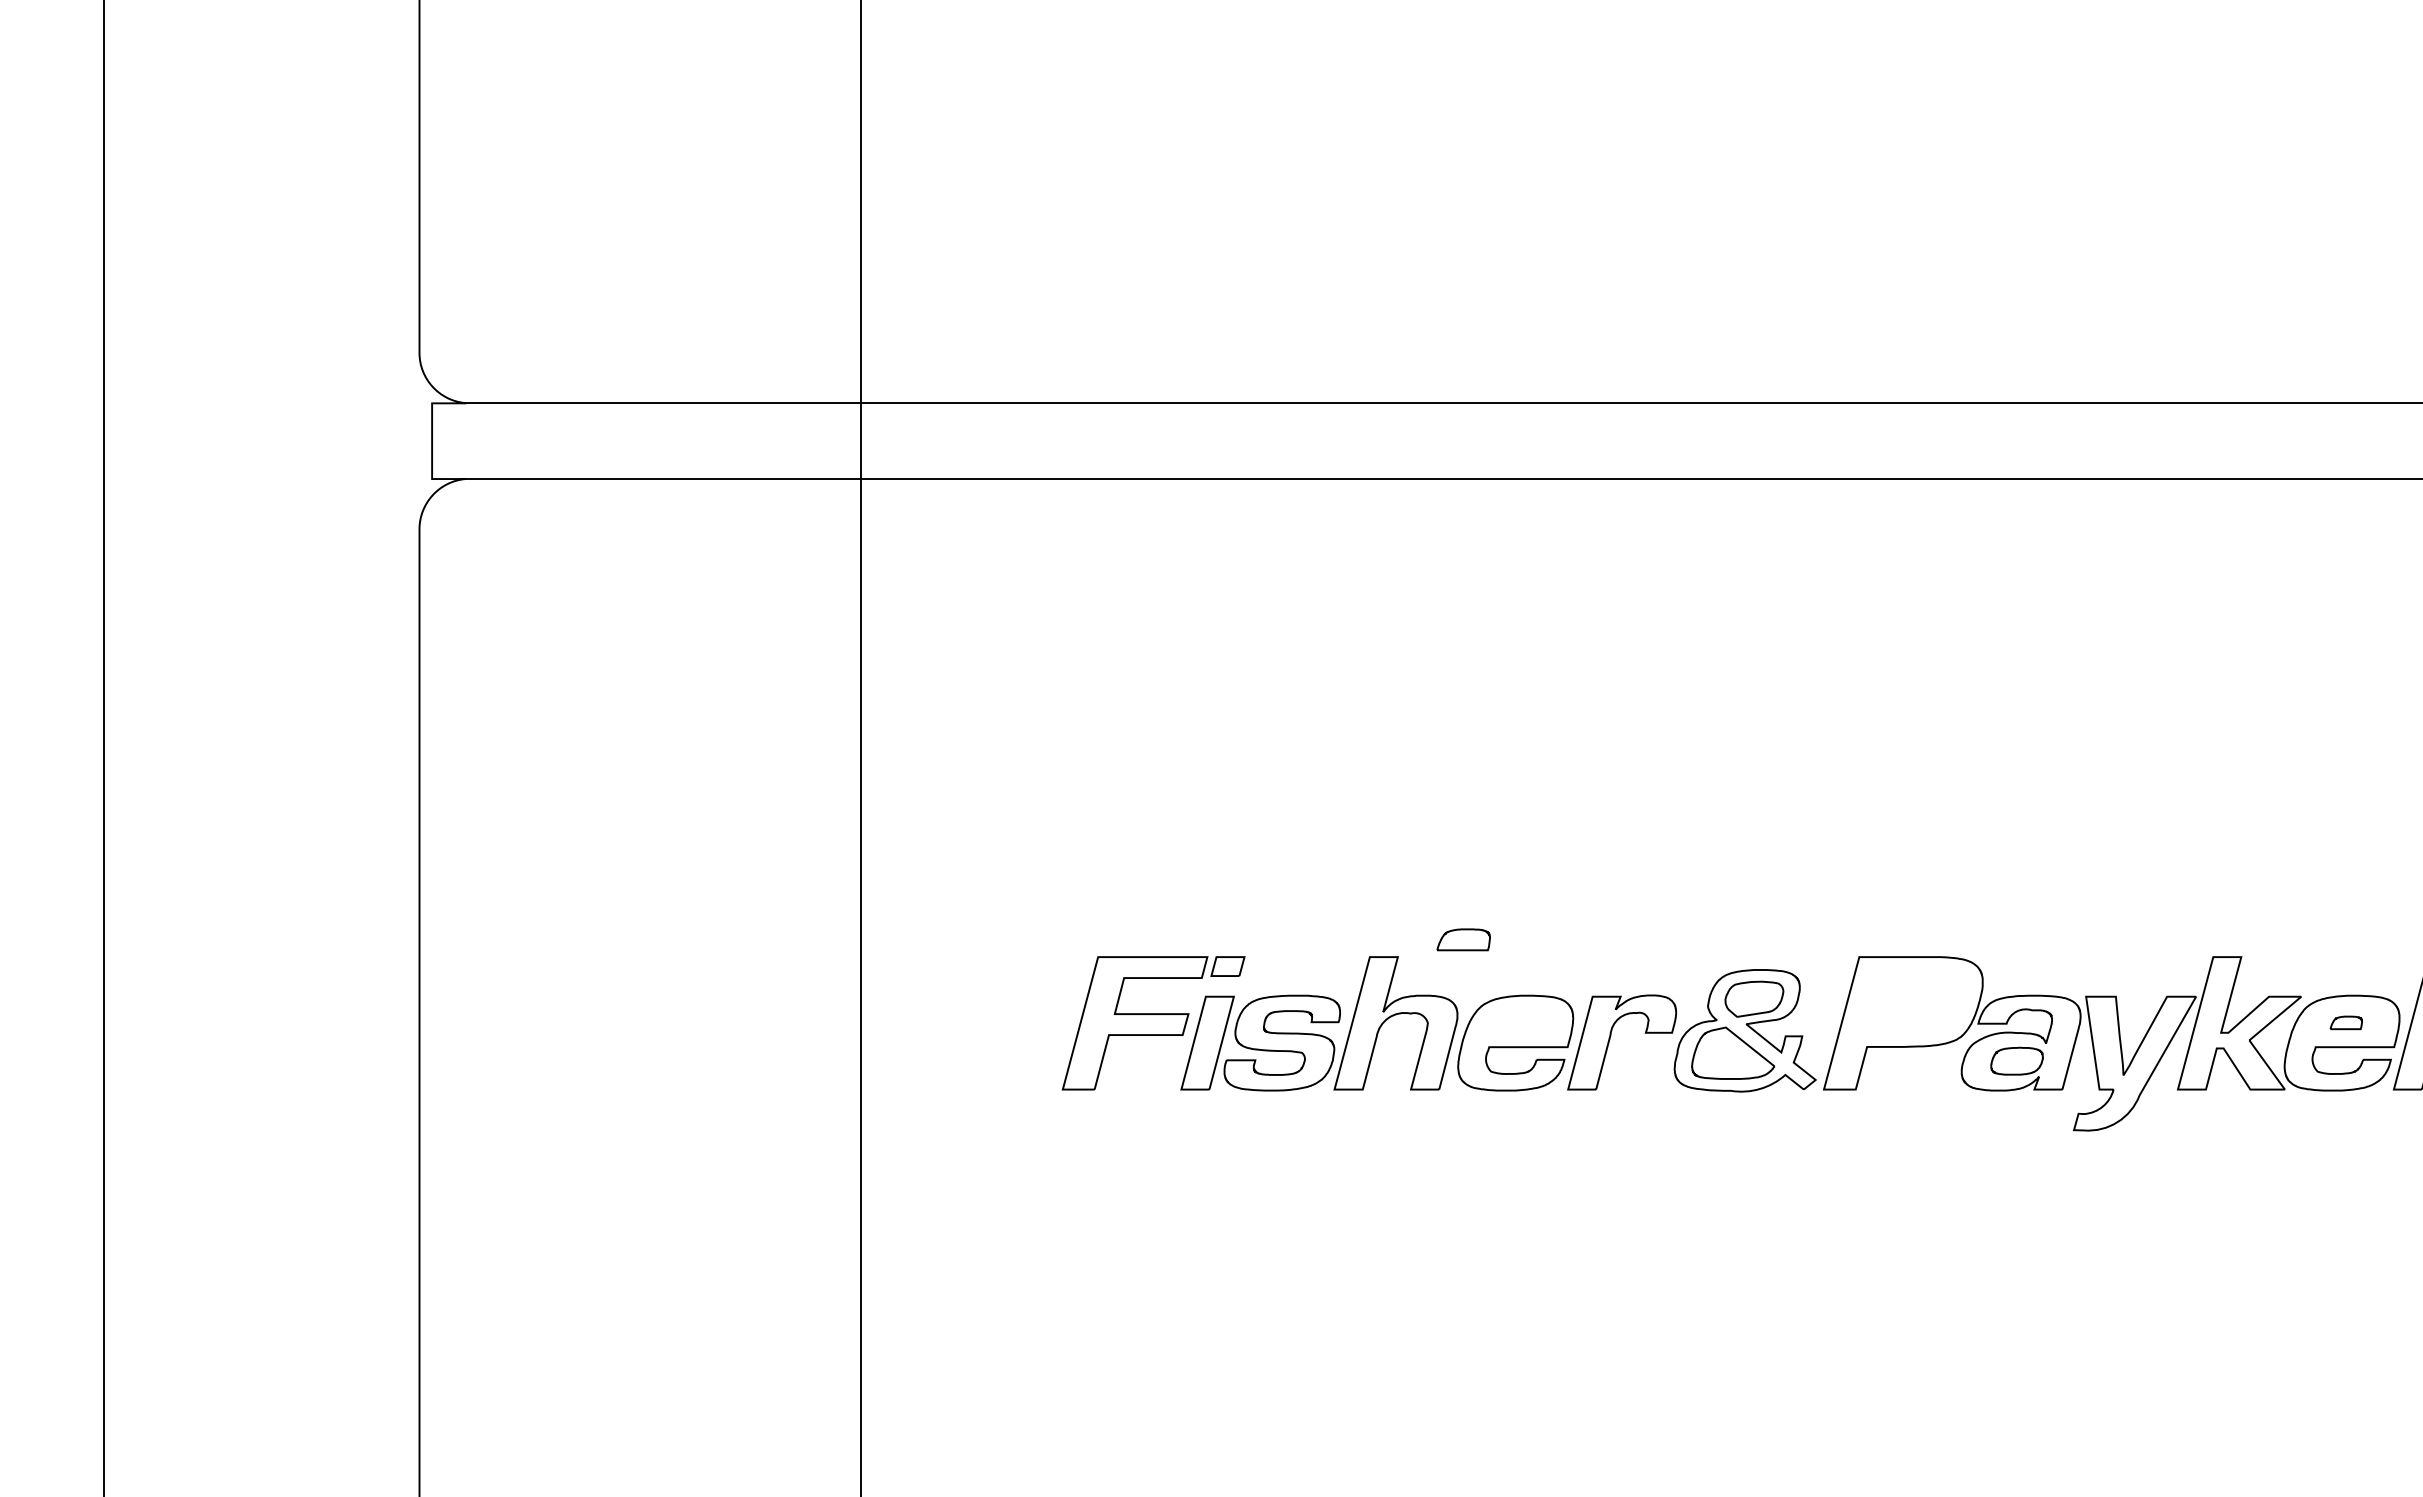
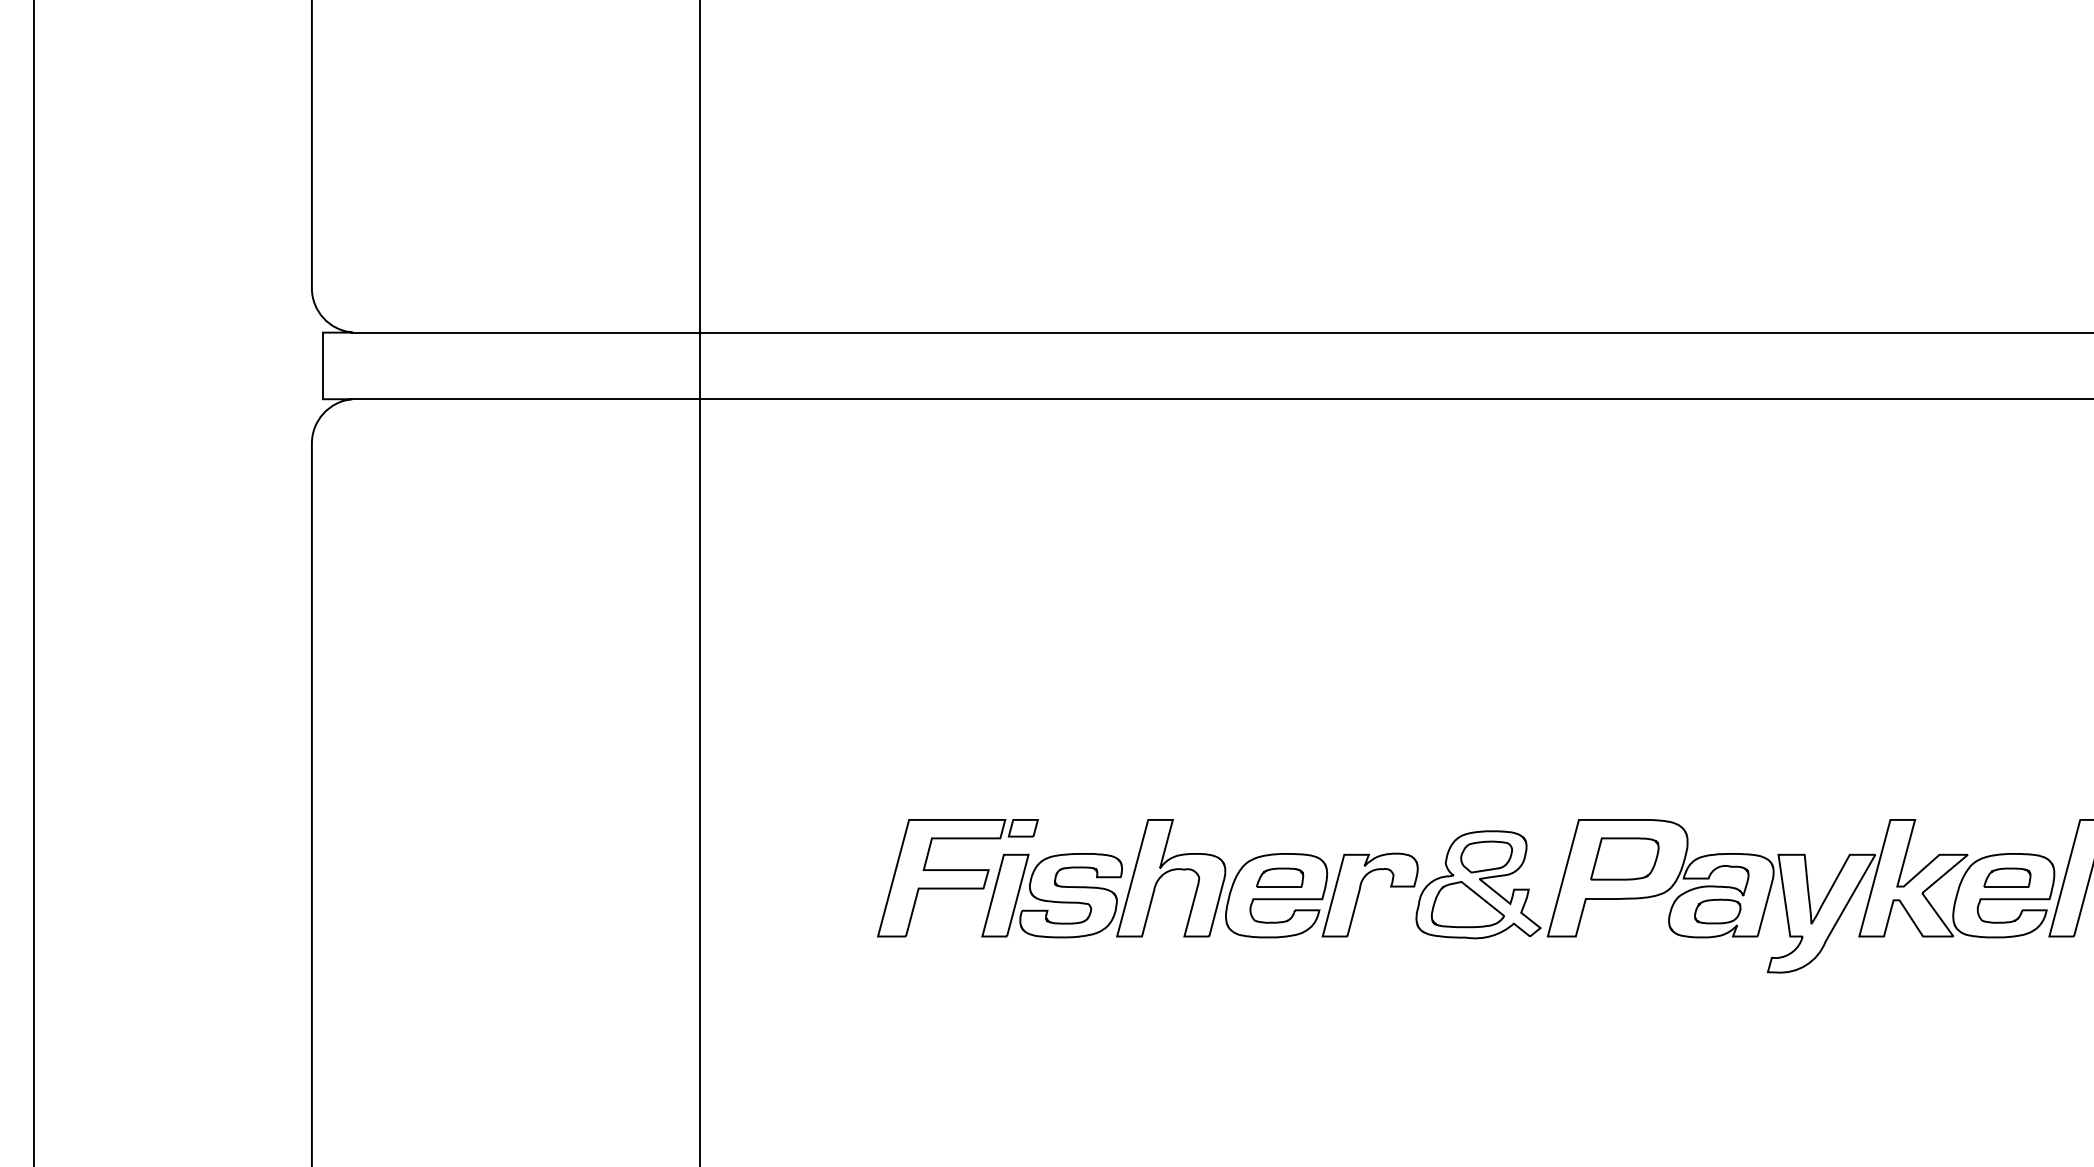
part: (1463, 939) -> (1279, 877), moved
part: (1911, 1001) -> (1624, 859), added
part: (2346, 1022) -> (2007, 877), size x1.67

